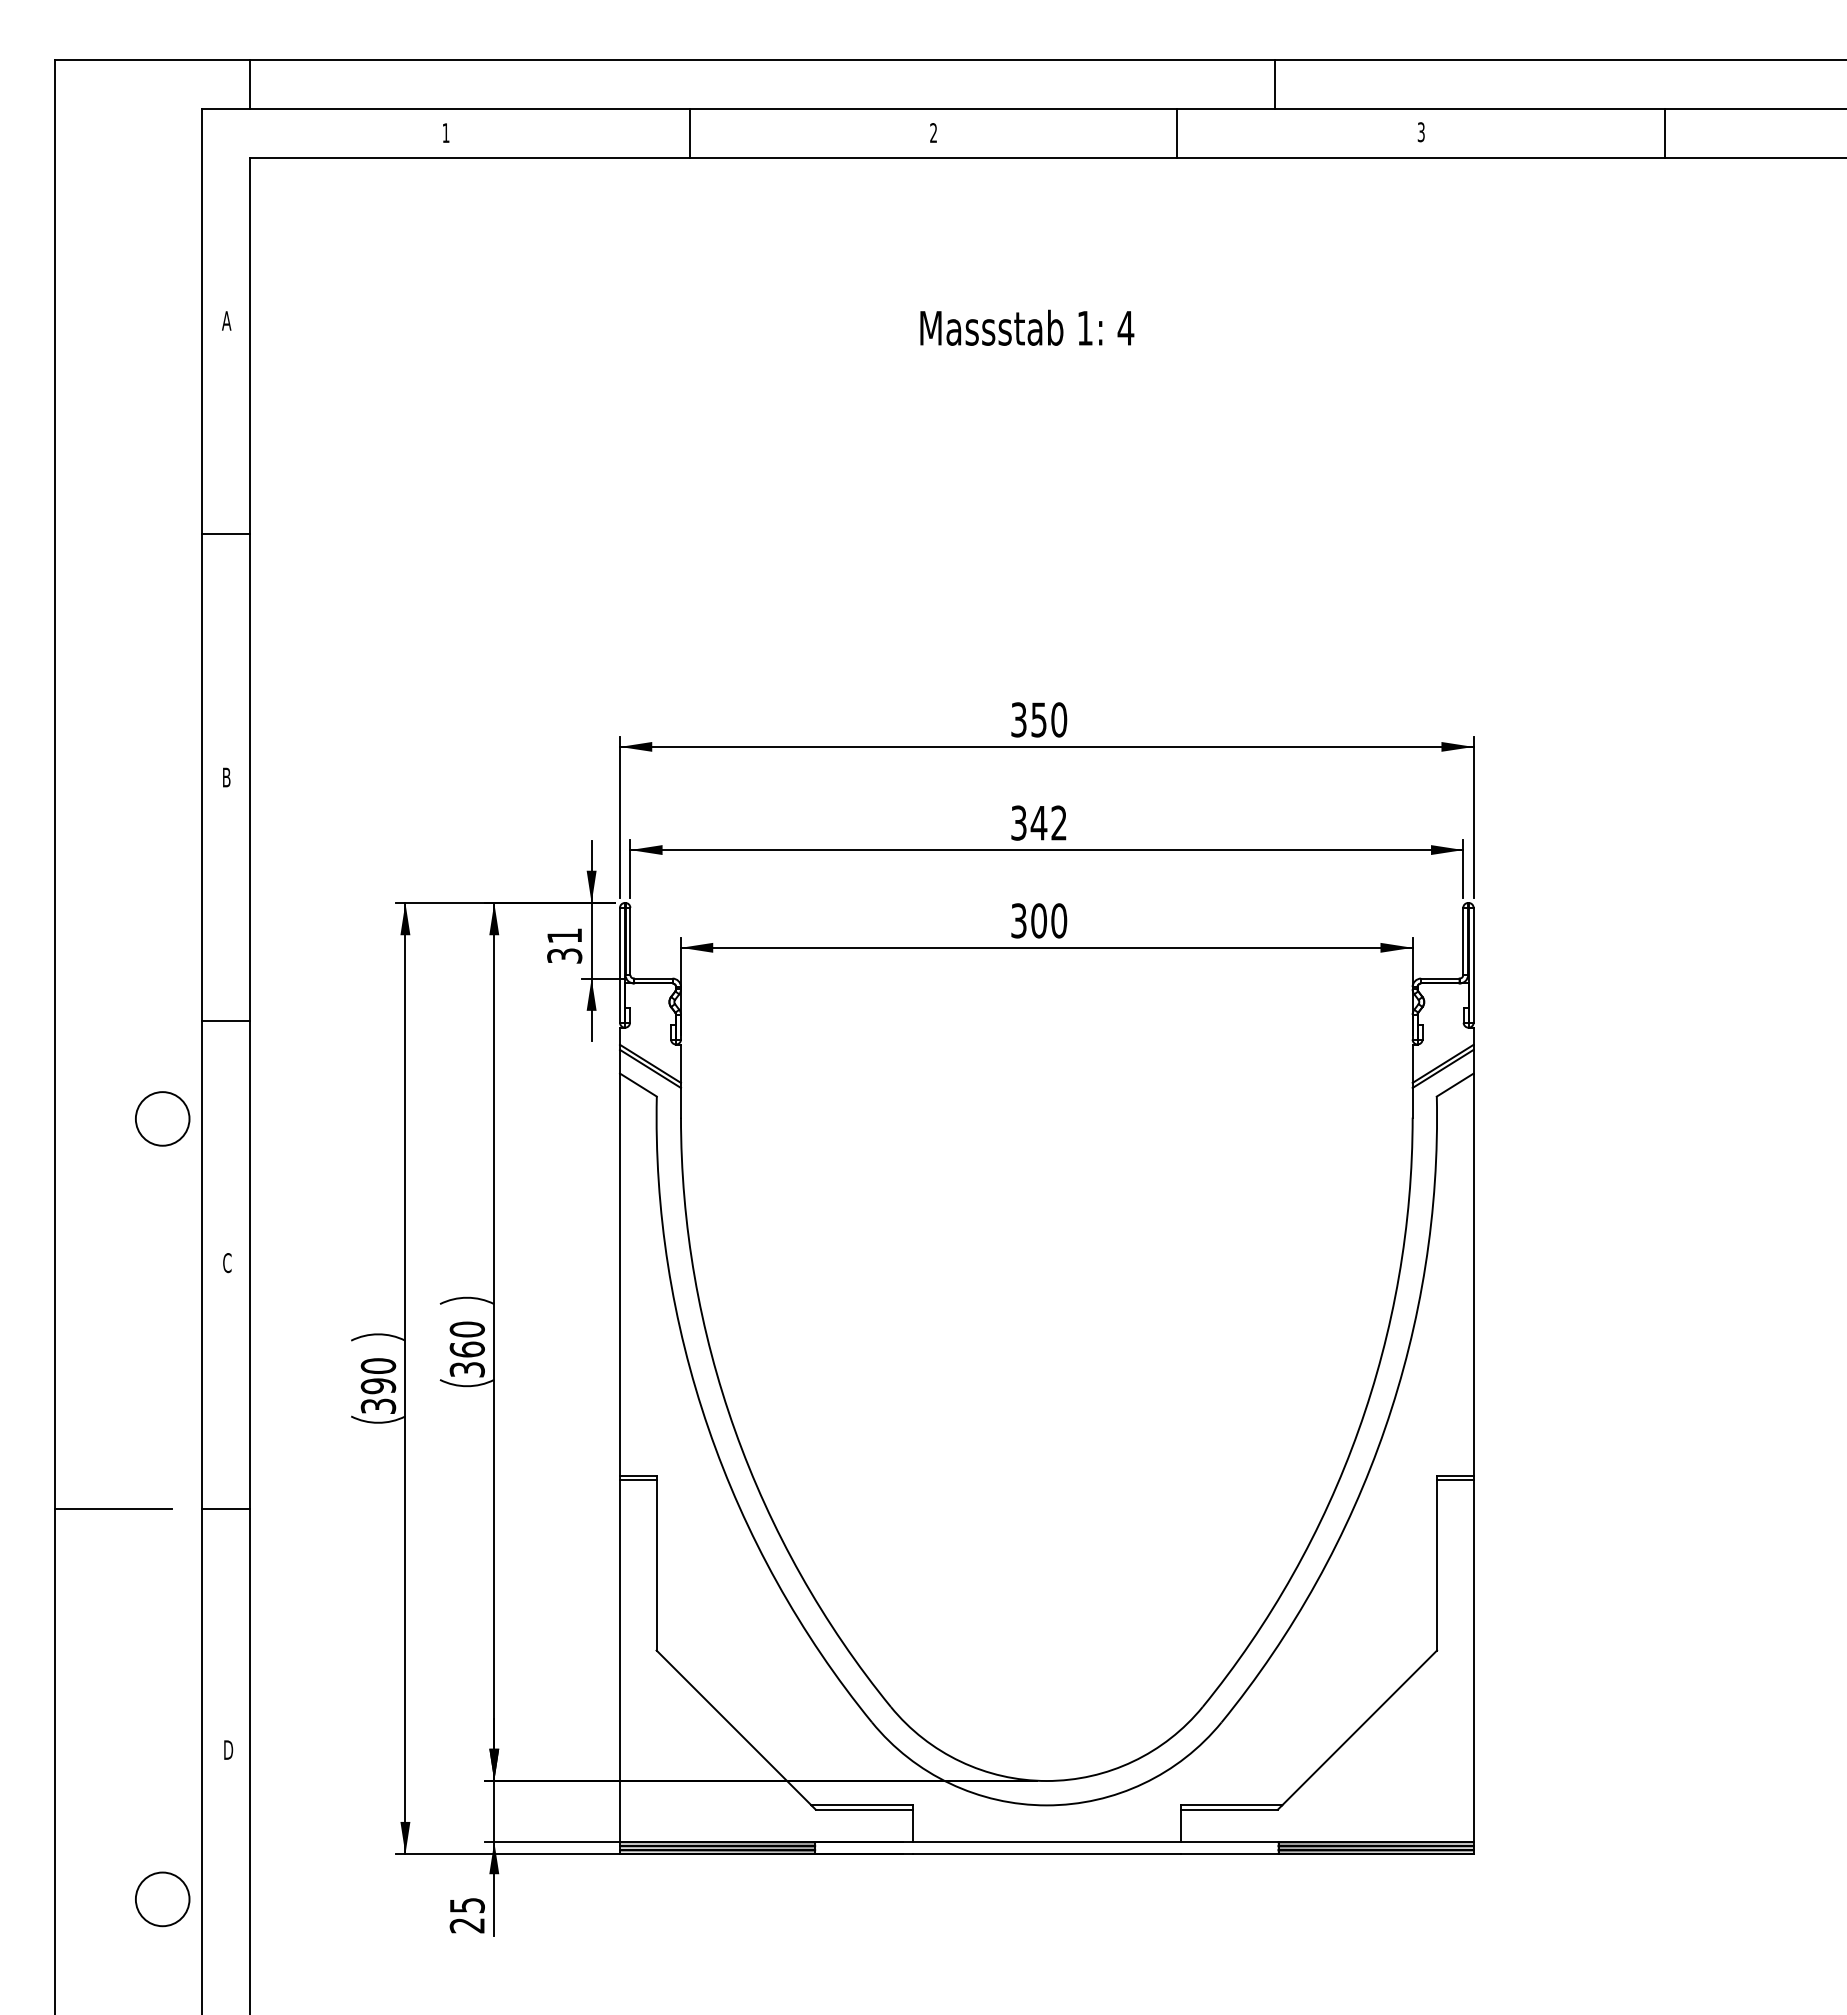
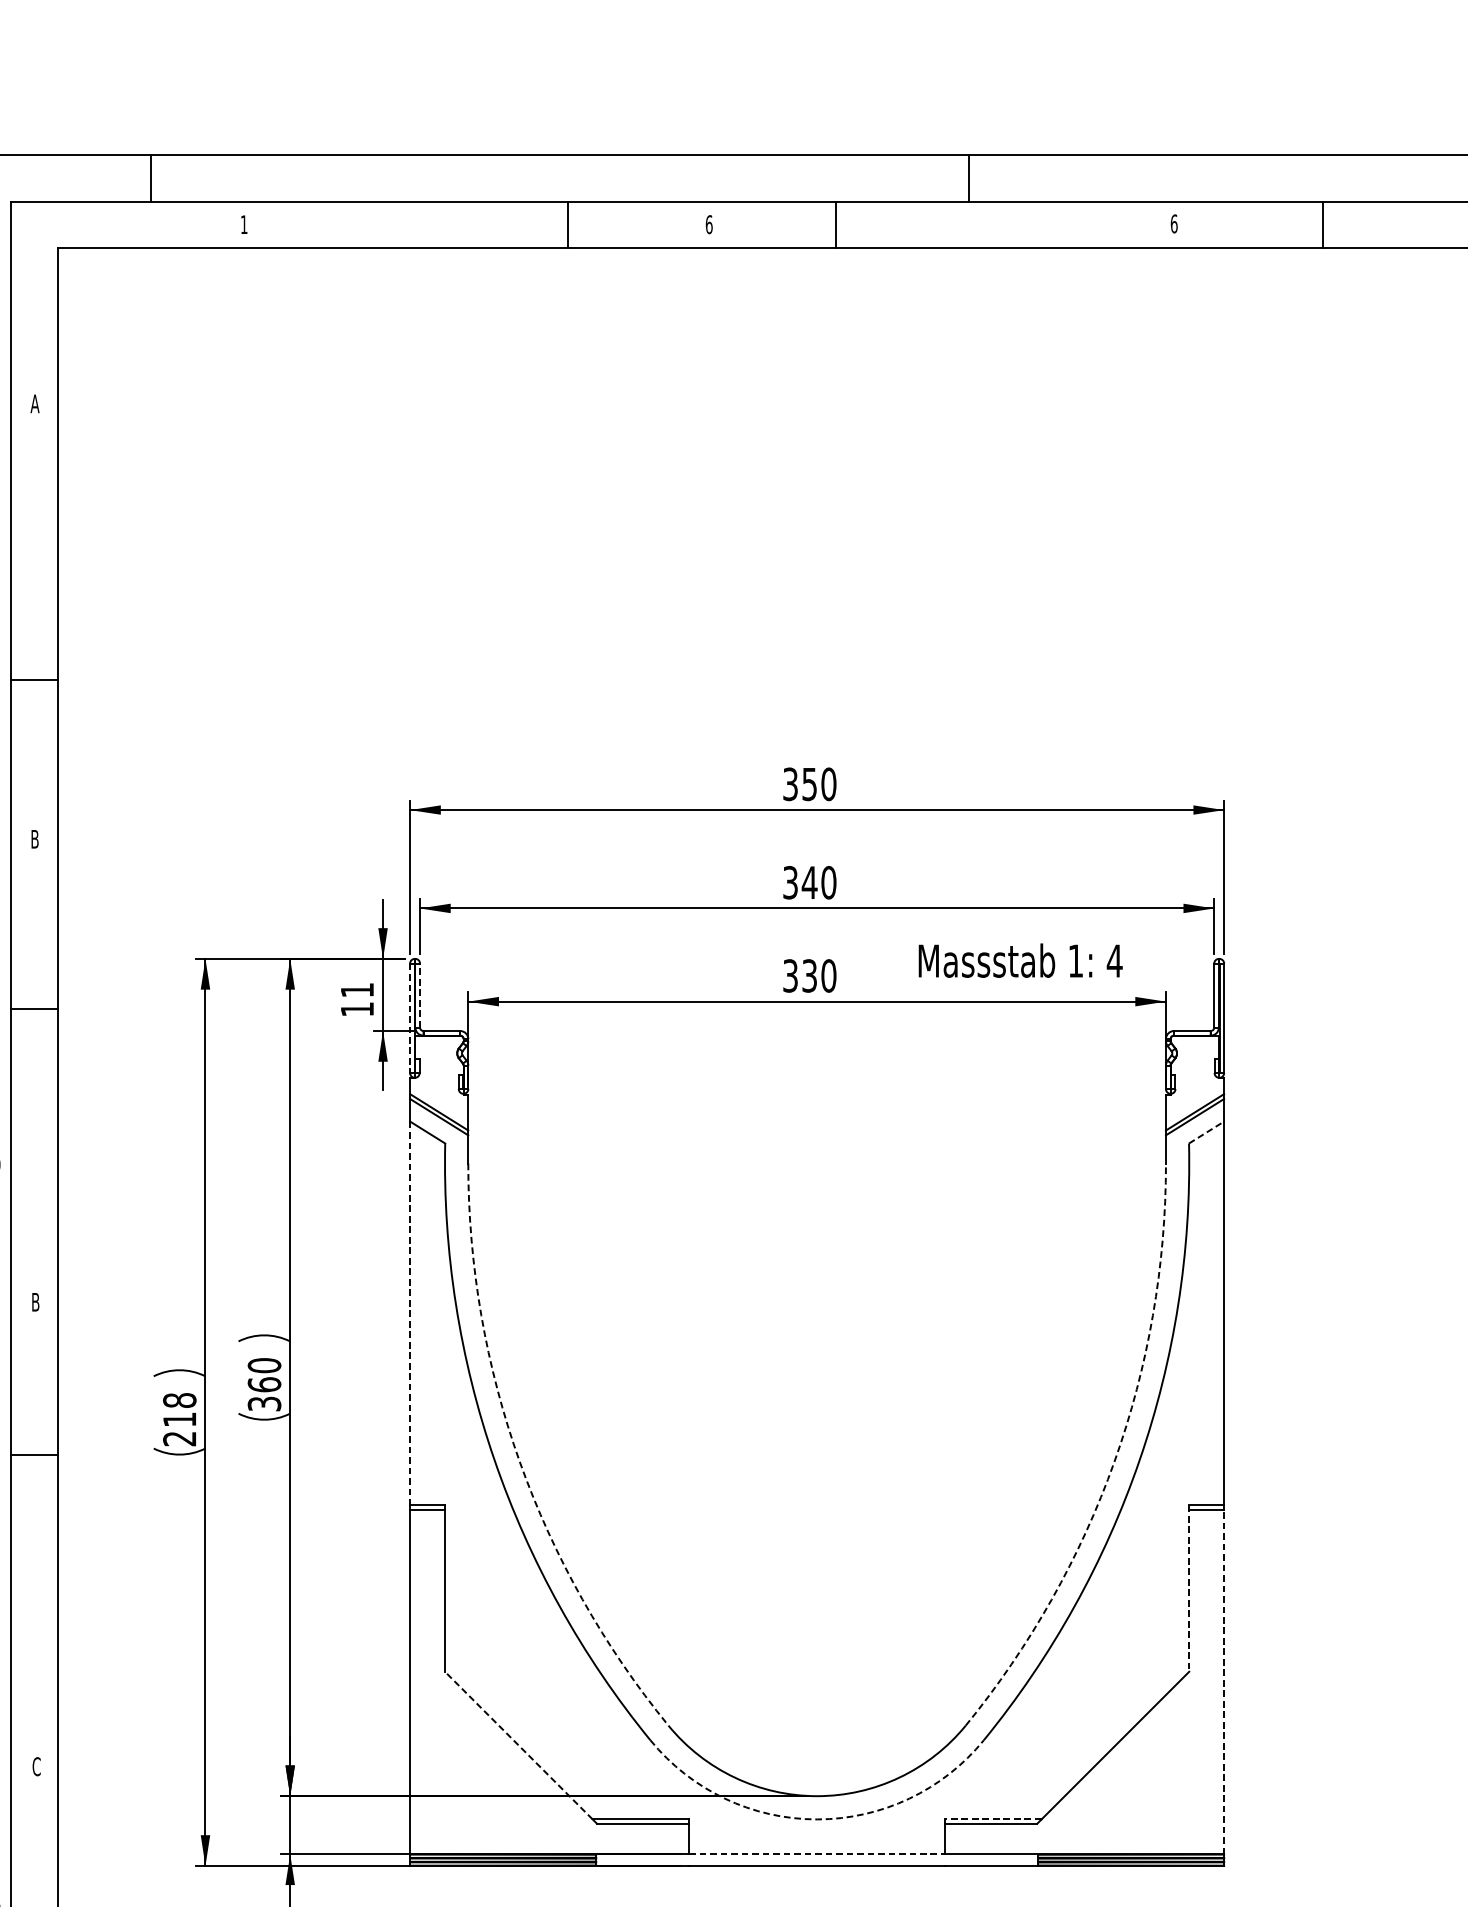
line: (250, 84) -> (151, 178), moved
line: (1274, 84) -> (968, 178), moved
text: (1420, 132) -> (1173, 224), 3 -> 6
line: (689, 133) -> (567, 225), moved
text: (933, 133) -> (709, 225), 2 -> 6
line: (1177, 133) -> (835, 225), moved
line: (1665, 133) -> (1323, 225), moved
text: (1027, 327) -> (1020, 960), moved
line: (225, 533) -> (33, 679), moved
text: (1059, 822) -> (829, 882), 342 -> 340
text: (1039, 920) -> (810, 975), 300 -> 330
line: (630, 941) -> (420, 995), solid -> dashed
text: (564, 955) -> (357, 1008), 31 -> 11
line: (620, 965) -> (410, 1018), solid -> dashed
line: (225, 1021) -> (33, 1008), moved
line: (1455, 1085) -> (1206, 1132), solid -> dashed
text: (227, 1263) -> (35, 1302), C -> B
line: (620, 1275) -> (410, 1314), solid -> dashed
text: (378, 1385) -> (179, 1419), 390 -> 218
arc: (735, 1430) -> (520, 1461), solid -> dashed
arc: (1358, 1430) -> (1114, 1461), solid -> dashed
line: (225, 1509) -> (33, 1455), moved
line: (1437, 1563) -> (1189, 1588), solid -> dashed
line: (1473, 1661) -> (1224, 1682), solid -> dashed
line: (734, 1727) -> (519, 1745), solid -> dashed
text: (228, 1750) -> (36, 1767), D -> C
arc: (1046, 1805) -> (816, 1819), solid -> dashed
line: (1231, 1805) -> (993, 1819), solid -> dashed
line: (1047, 1841) -> (817, 1853), solid -> dashed

